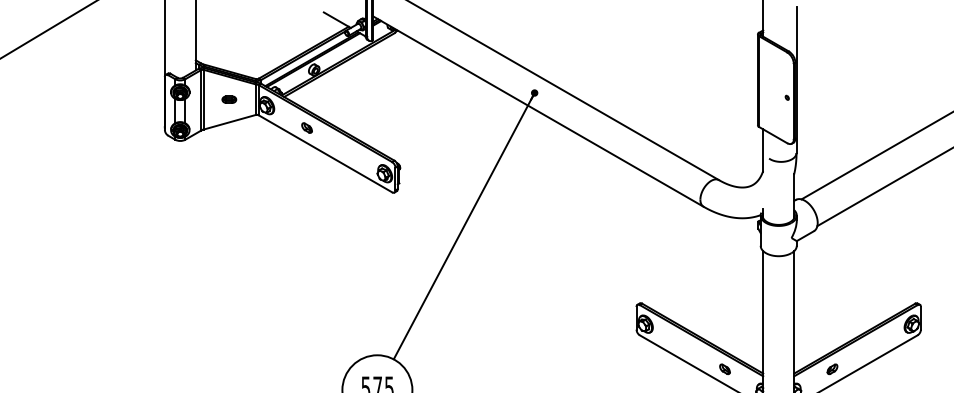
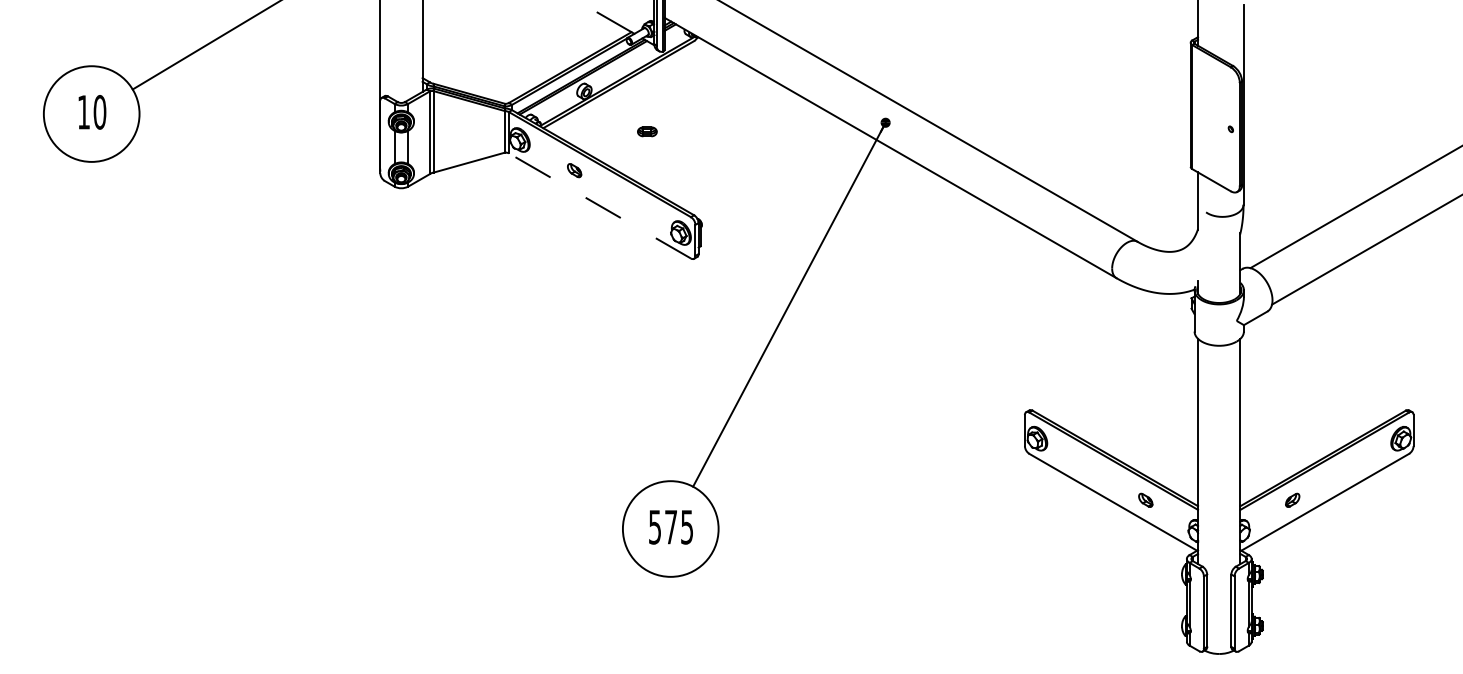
part: (229, 99) -> (647, 131), moved
line: (325, 153) -> (599, 205), solid -> dashed

